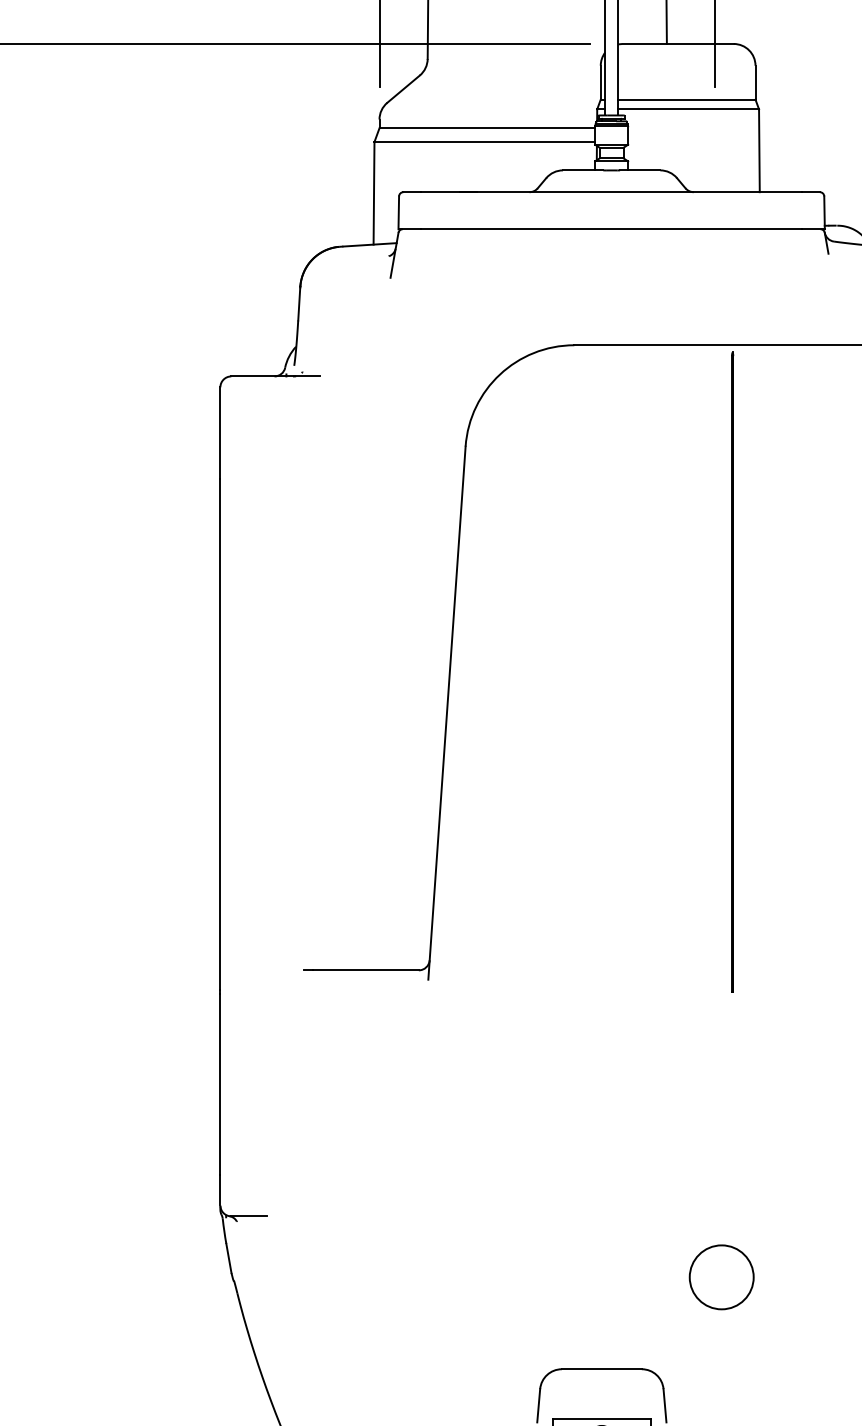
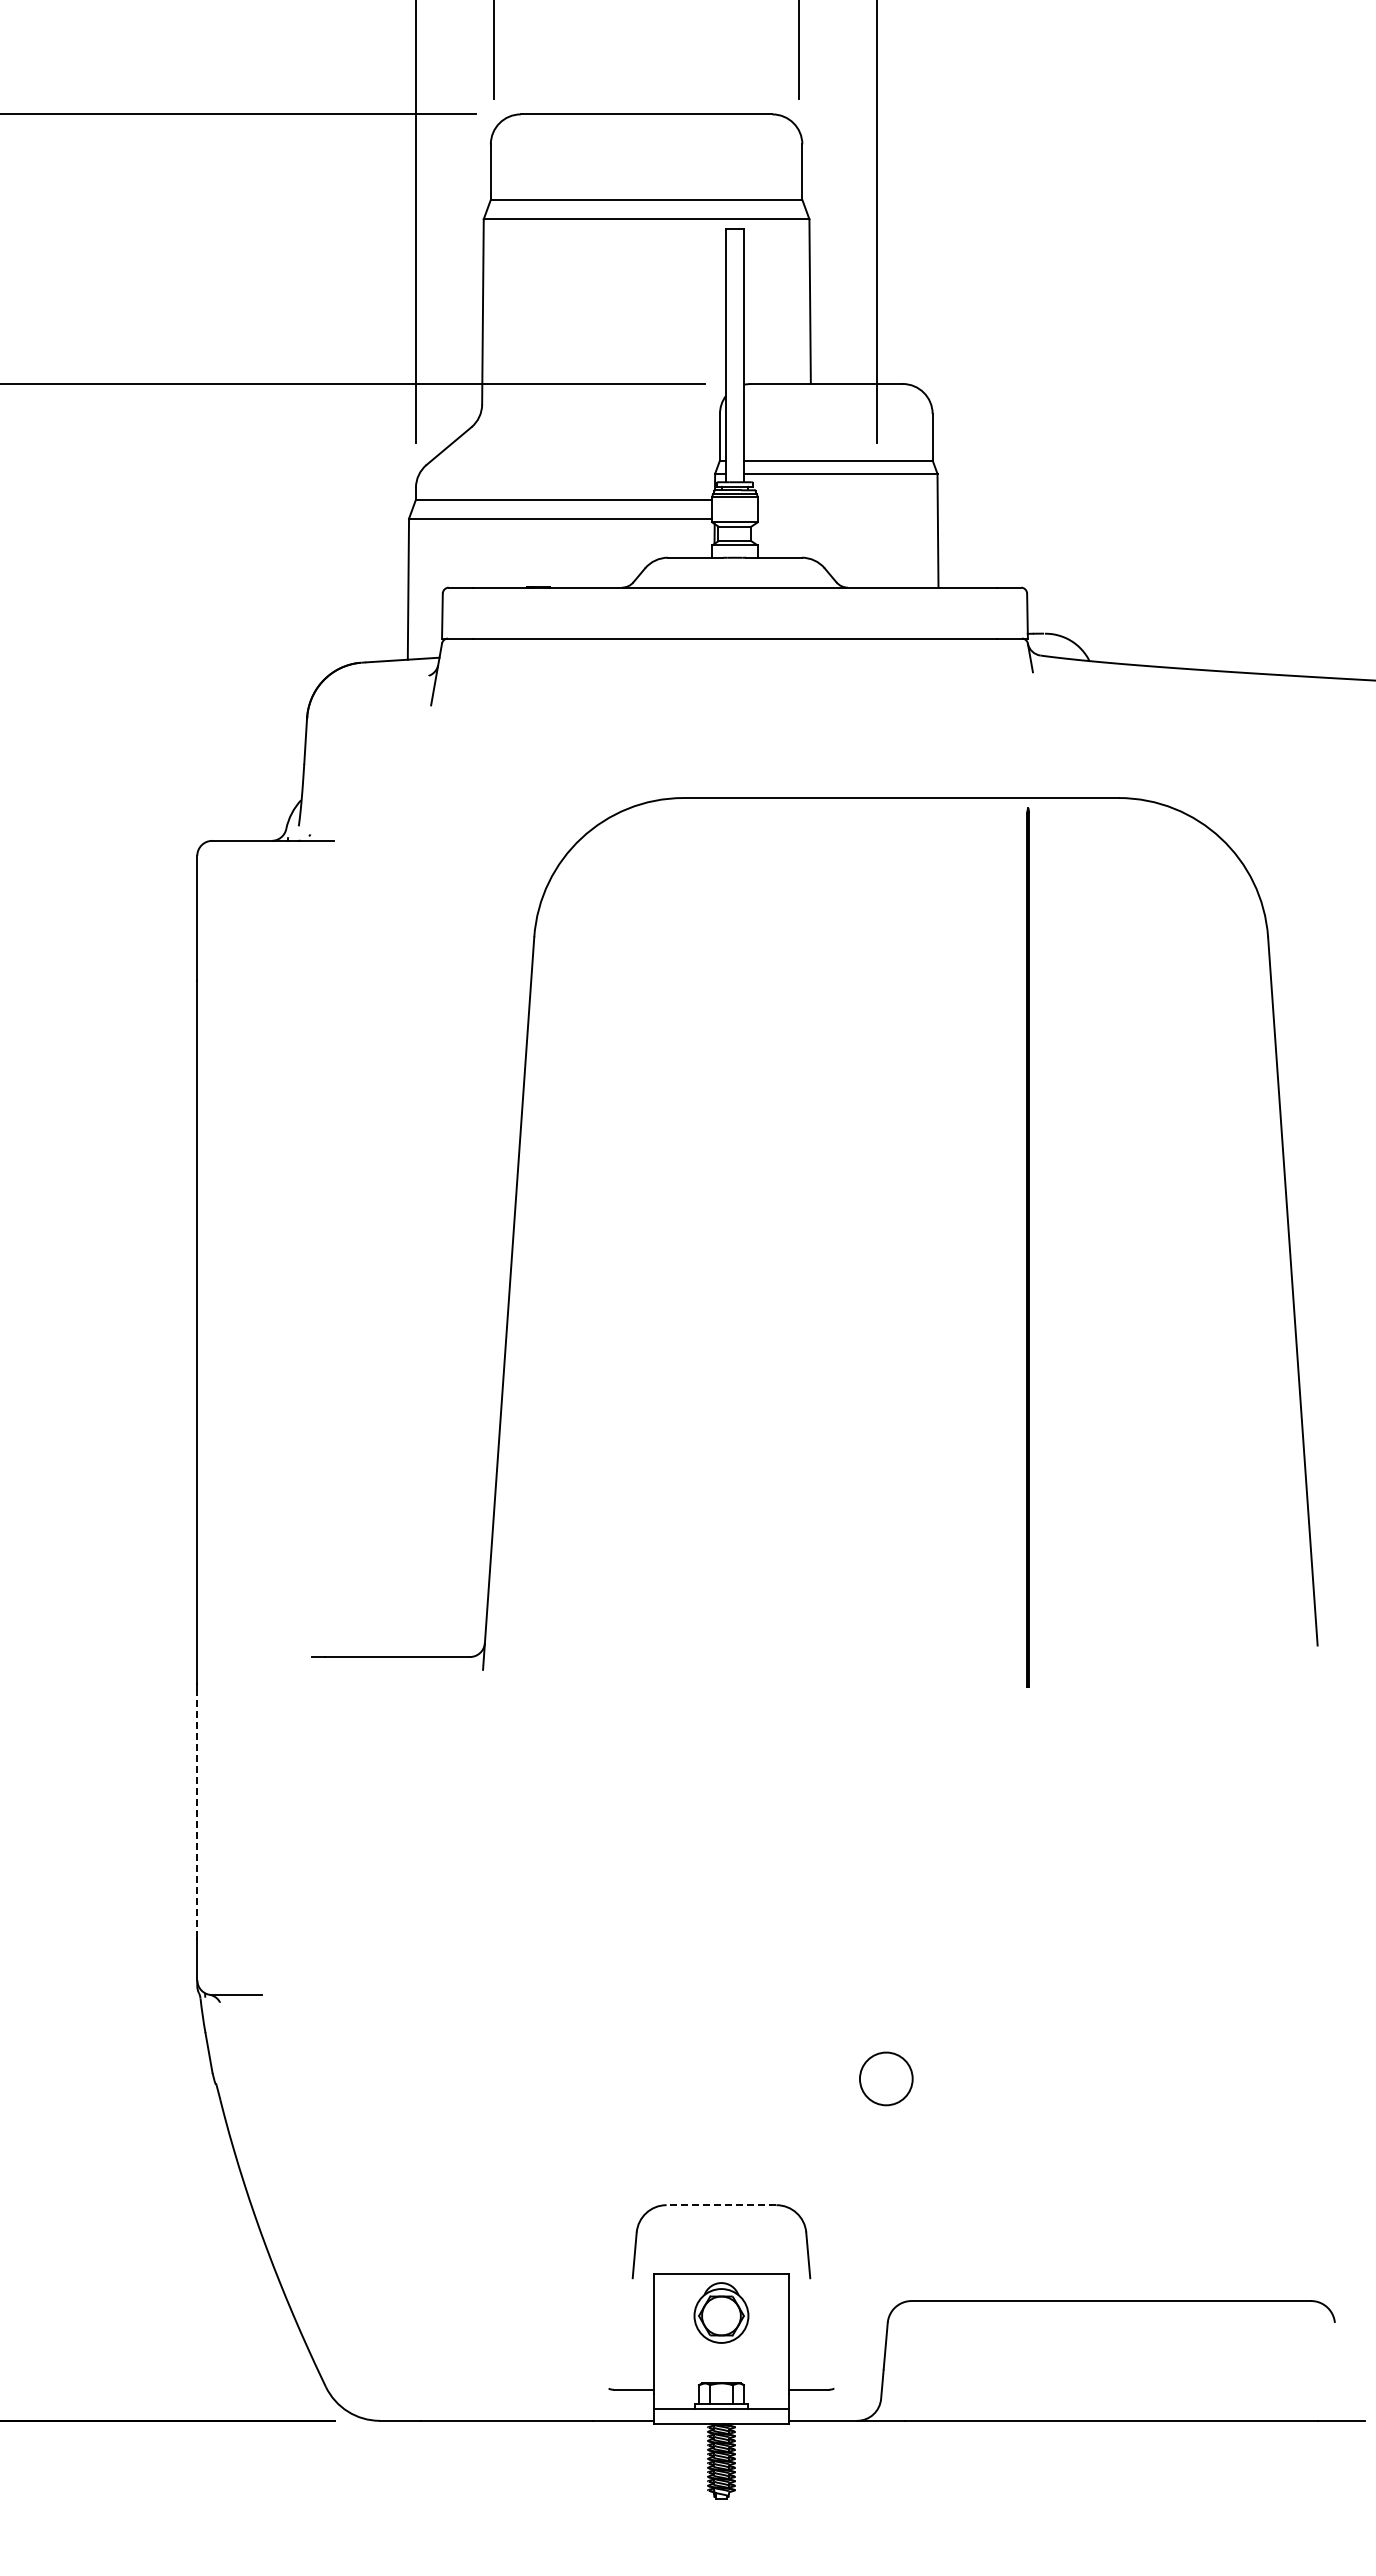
line: (732, 672) -> (1027, 1247), moved
line: (220, 1084) -> (197, 1813), solid -> dashed
part: (721, 1277) -> (886, 2078), size x0.6
line: (601, 1369) -> (721, 2205), solid -> dashed

